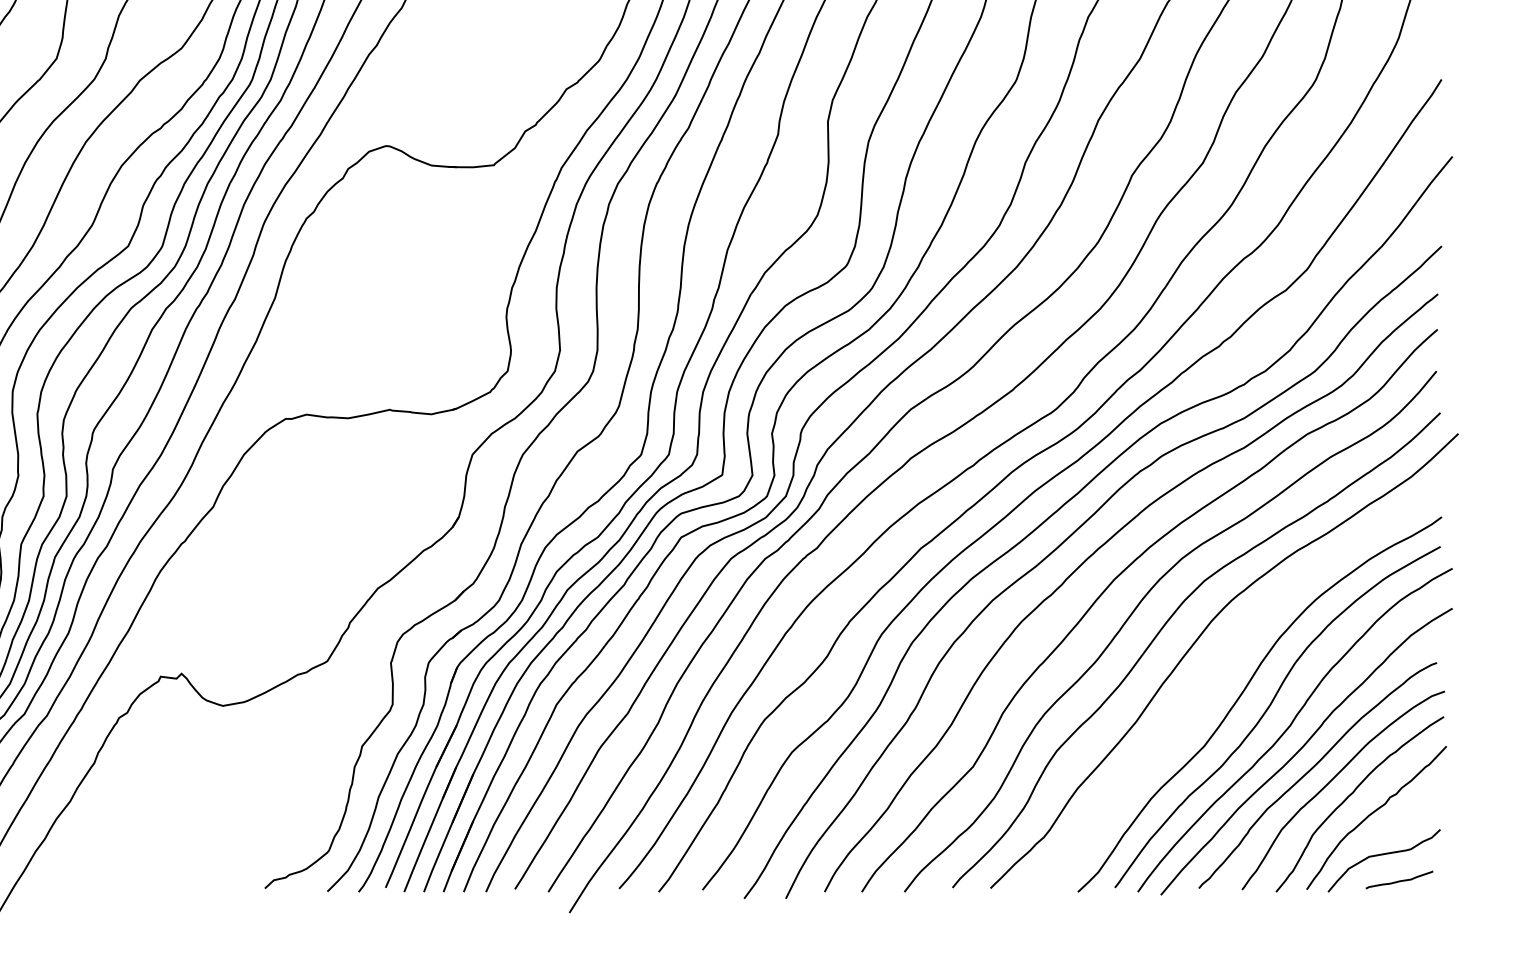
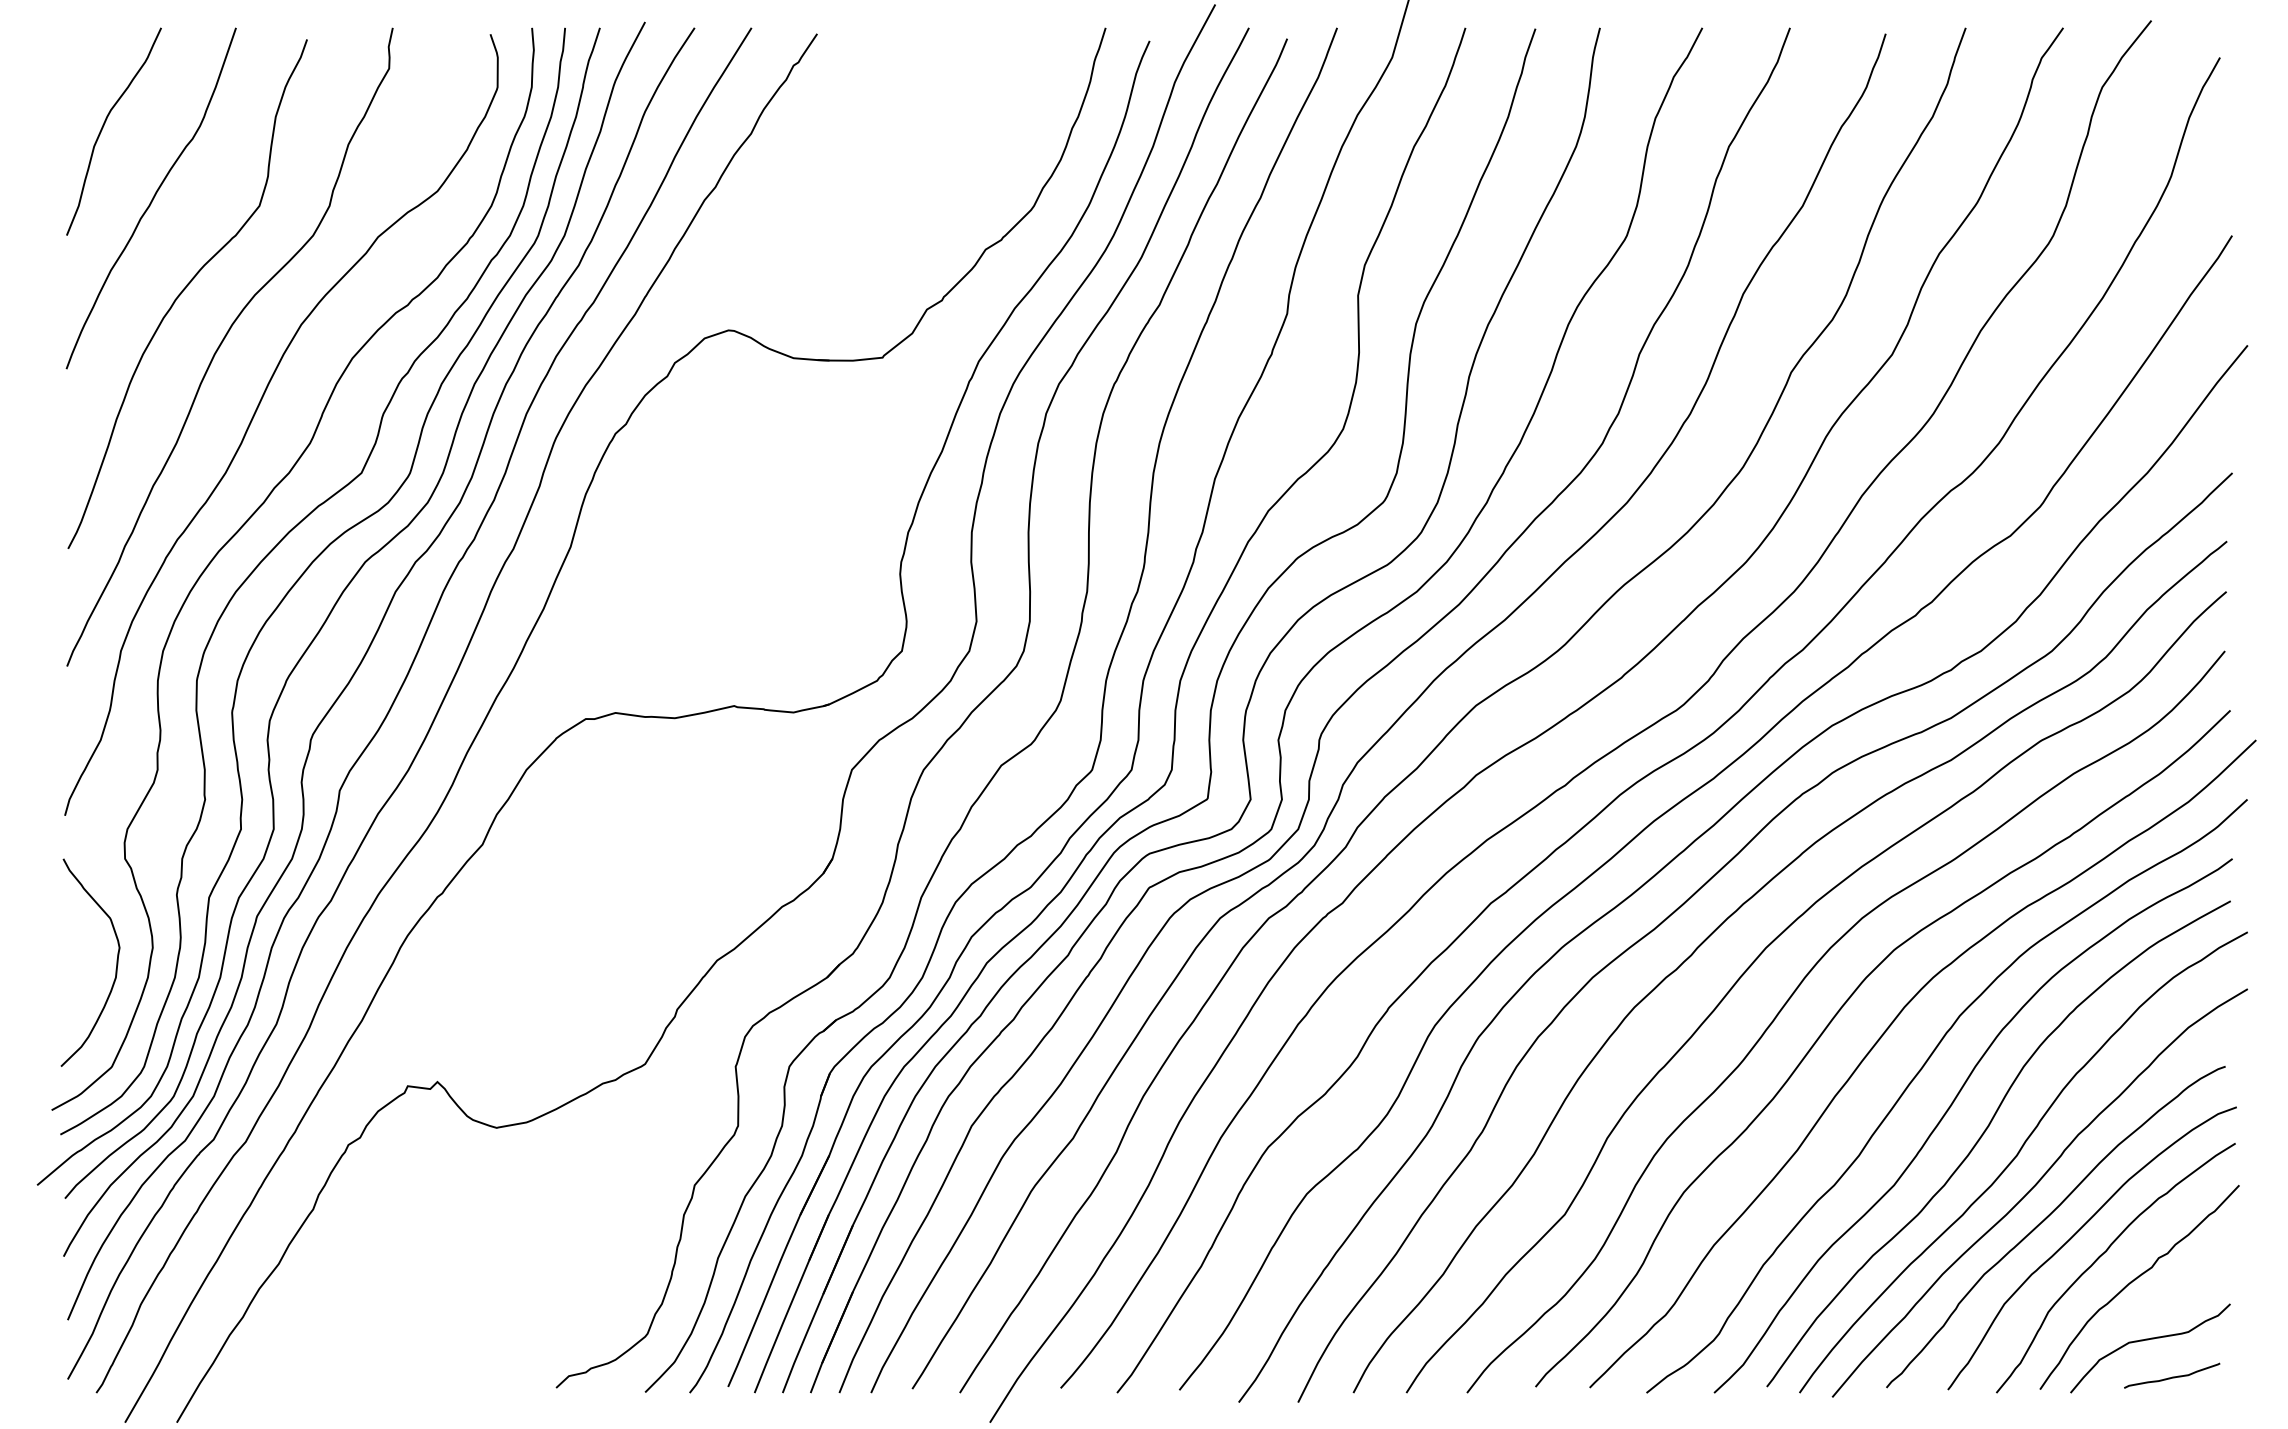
curve: (1221, 668) -> (1918, 1074), added

